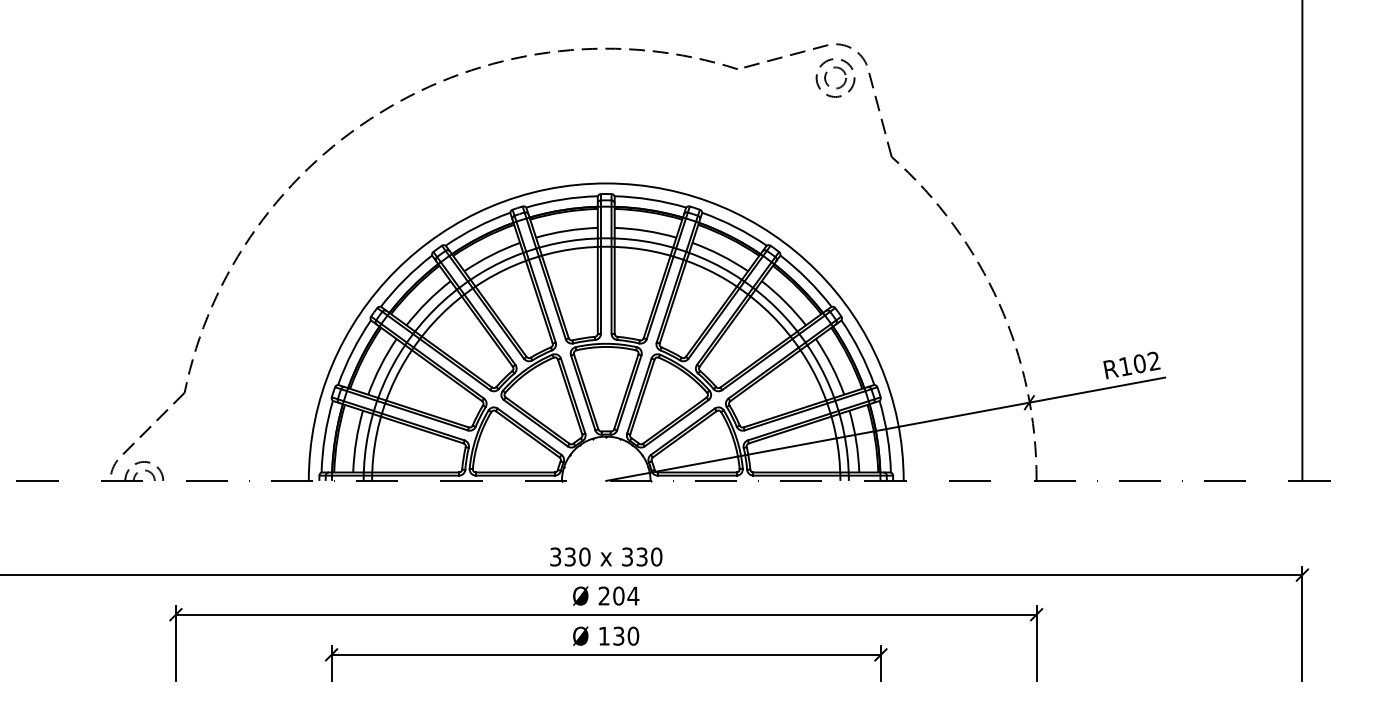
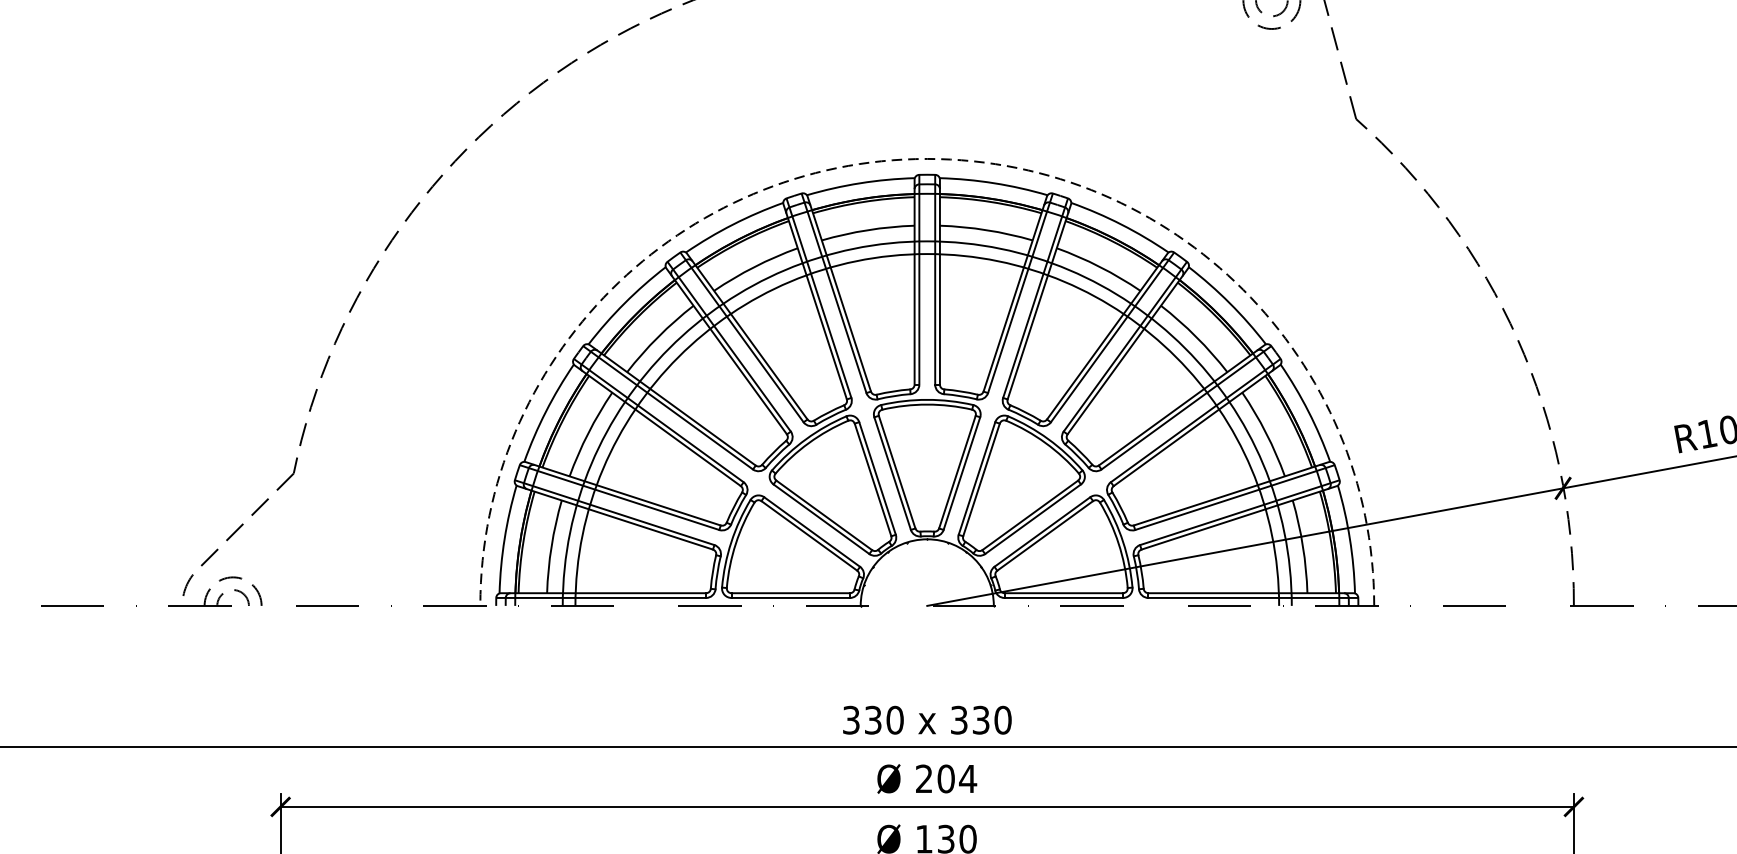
arc: (606, 183) -> (927, 158), solid -> dashed

